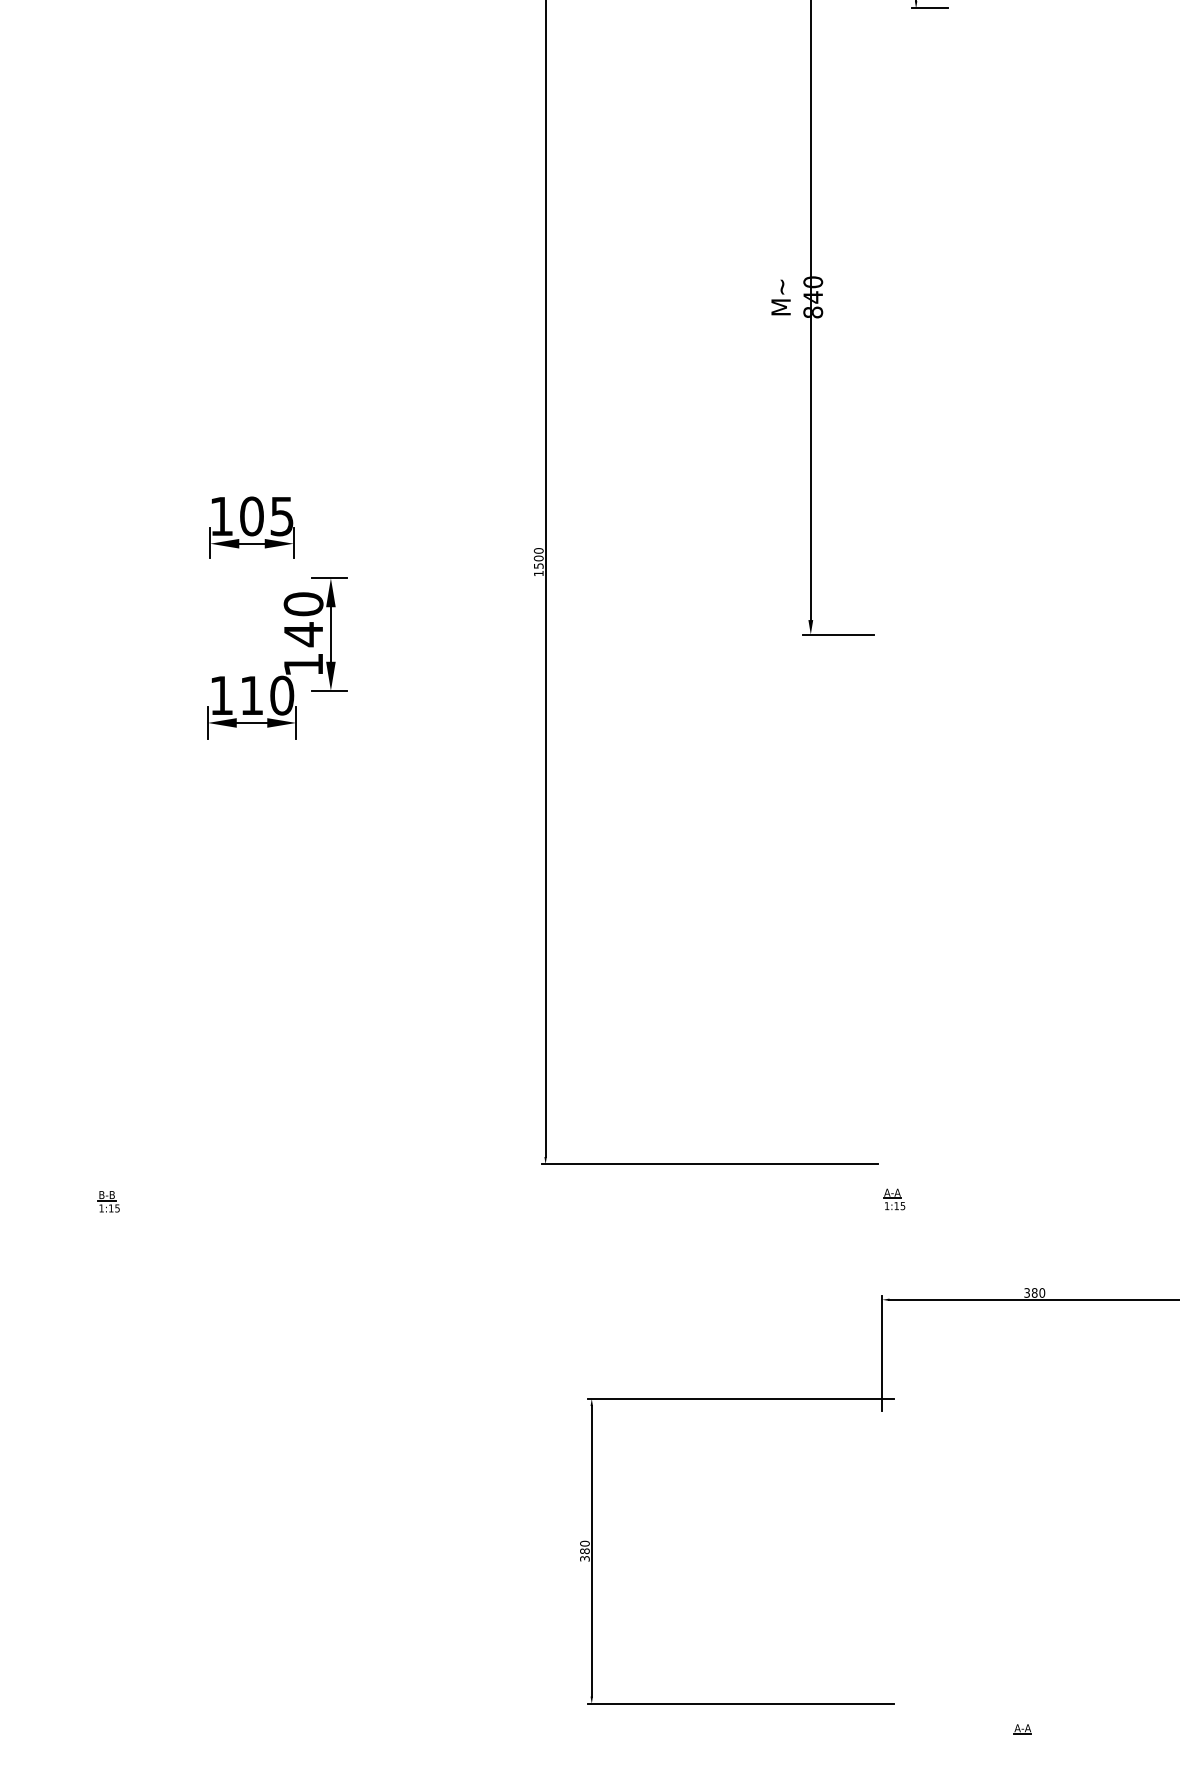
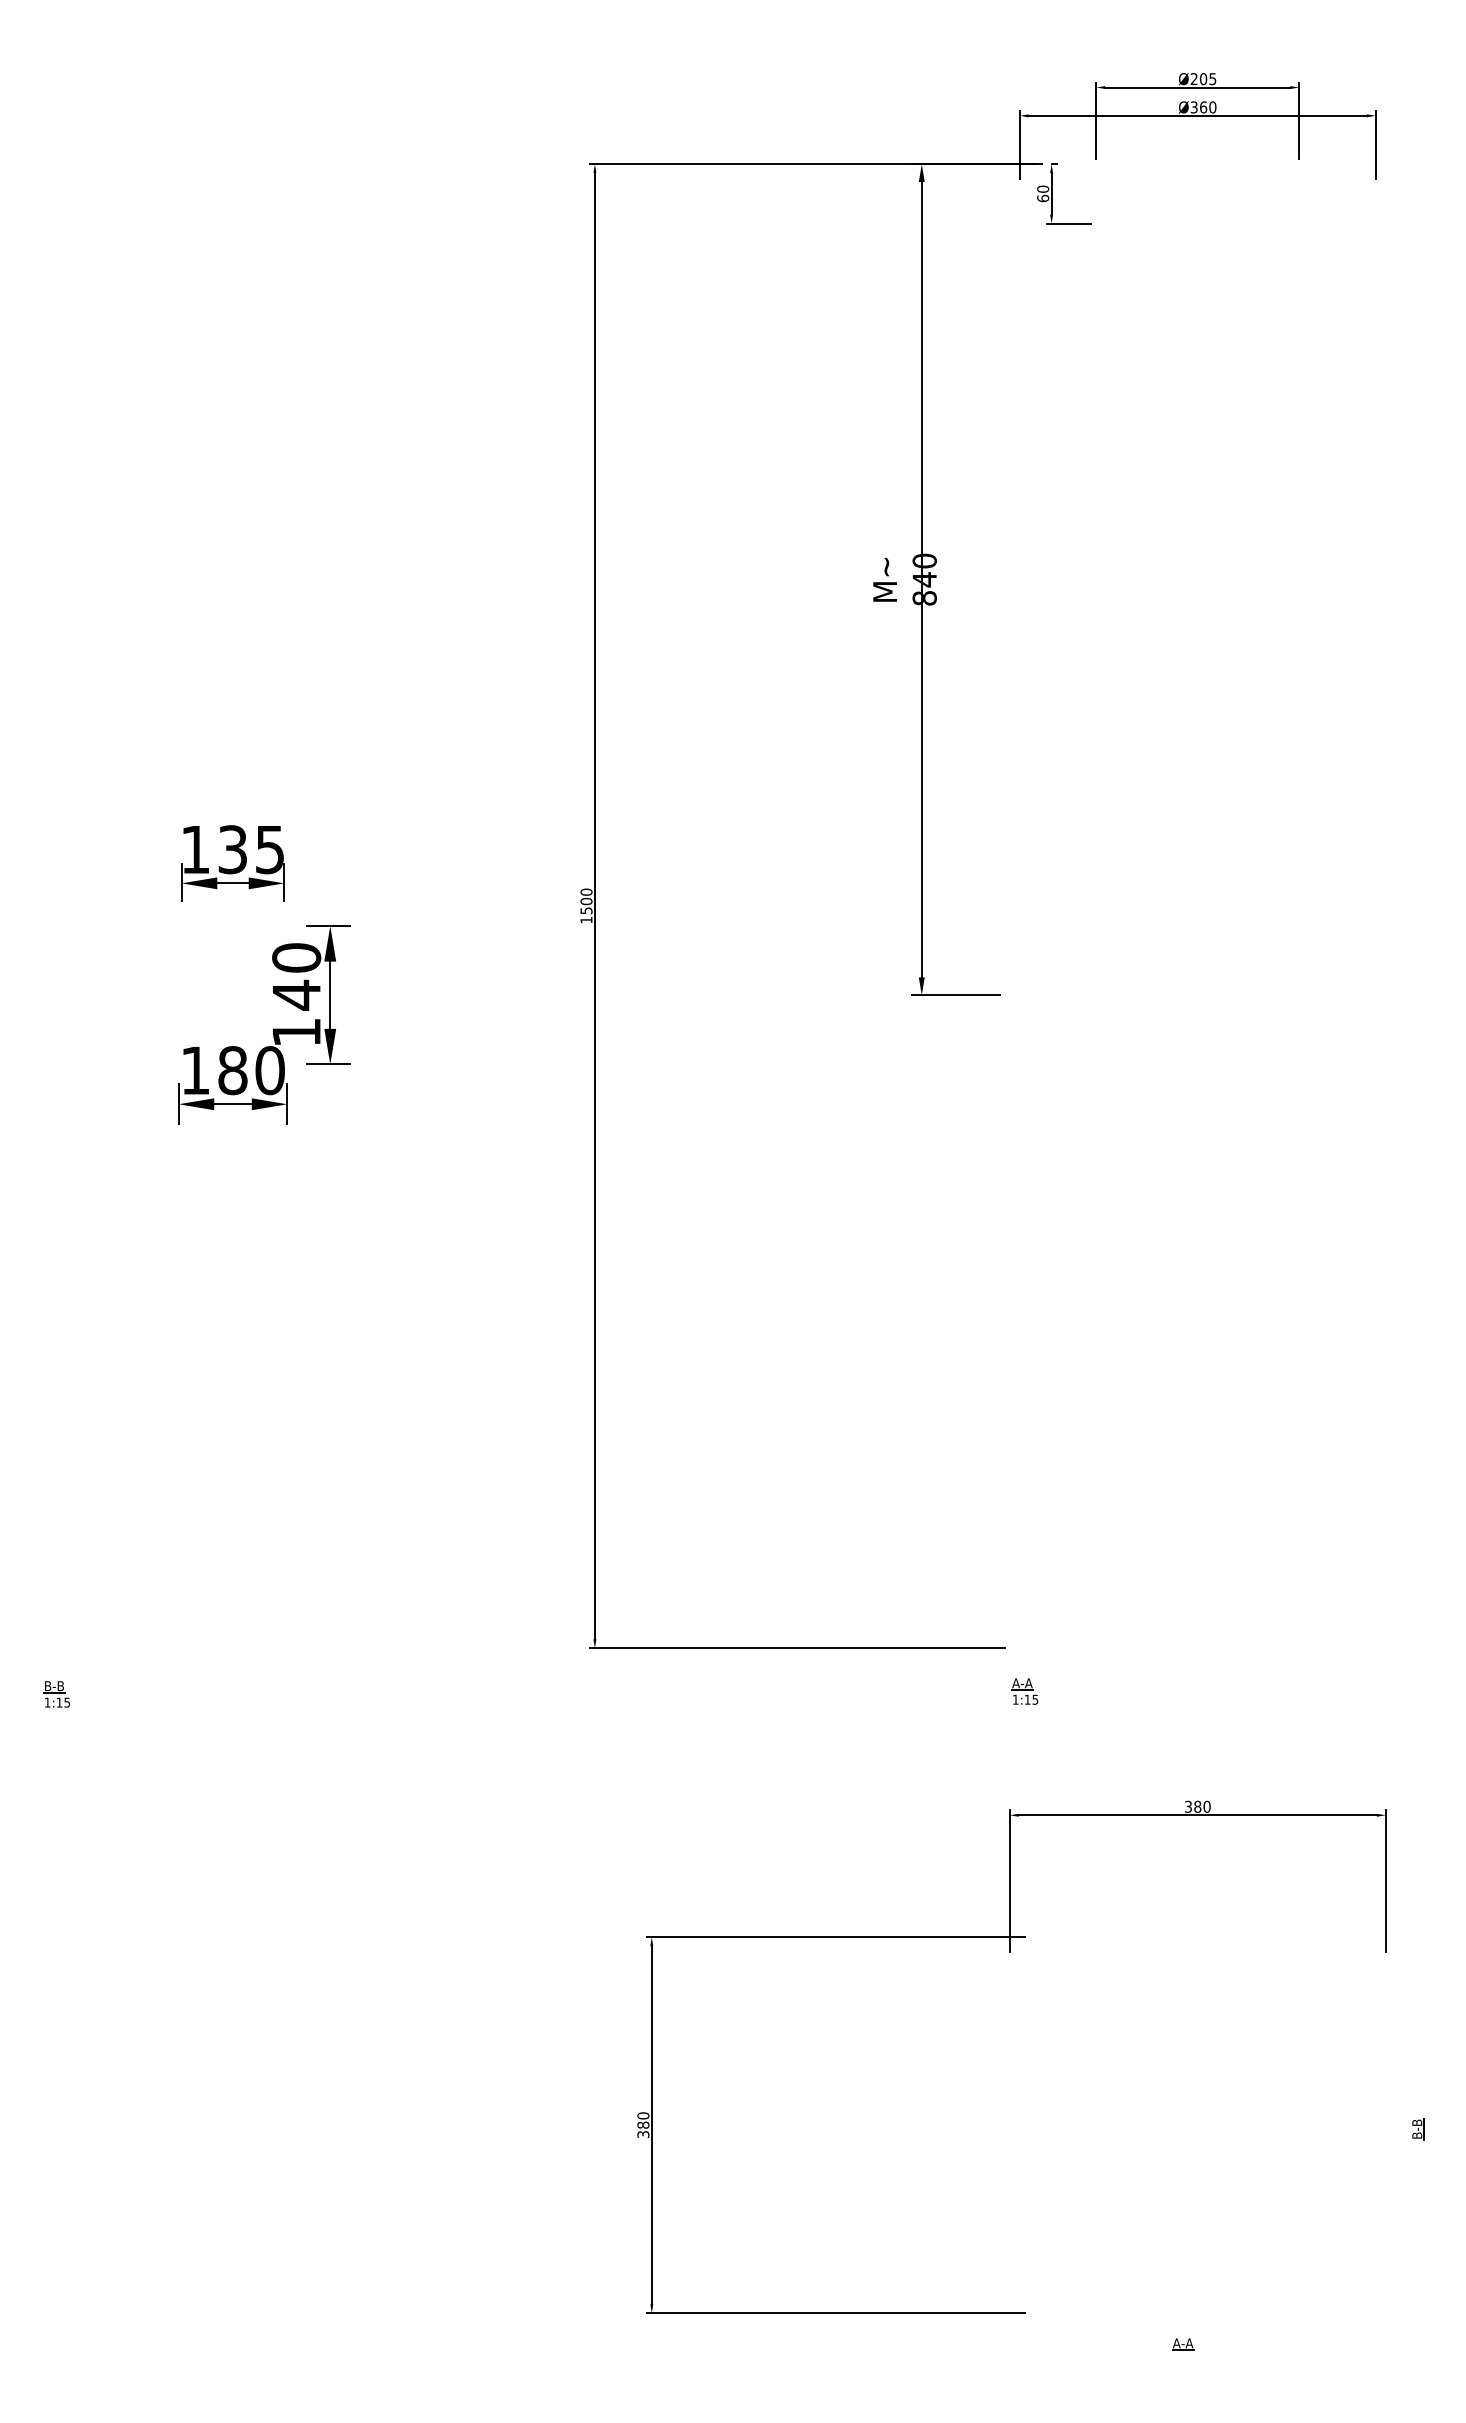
text: (251, 516) -> (232, 849), 105 -> 135
text: (251, 695) -> (232, 1070), 110 -> 180

